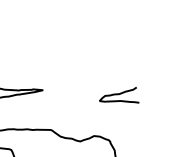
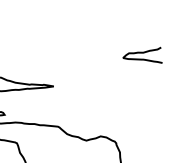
curve: (118, 94) -> (142, 53), moved

